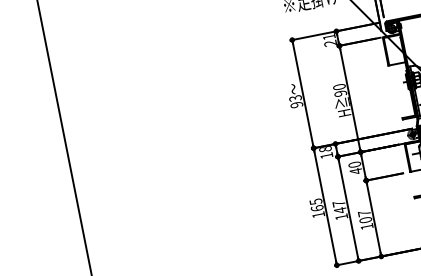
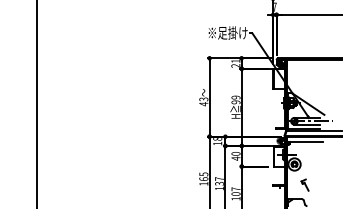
text: (338, 87) -> (235, 97), 90 -> 99
text: (296, 105) -> (203, 104), 93 -> 43
text: (340, 210) -> (219, 183), 147 -> 137

